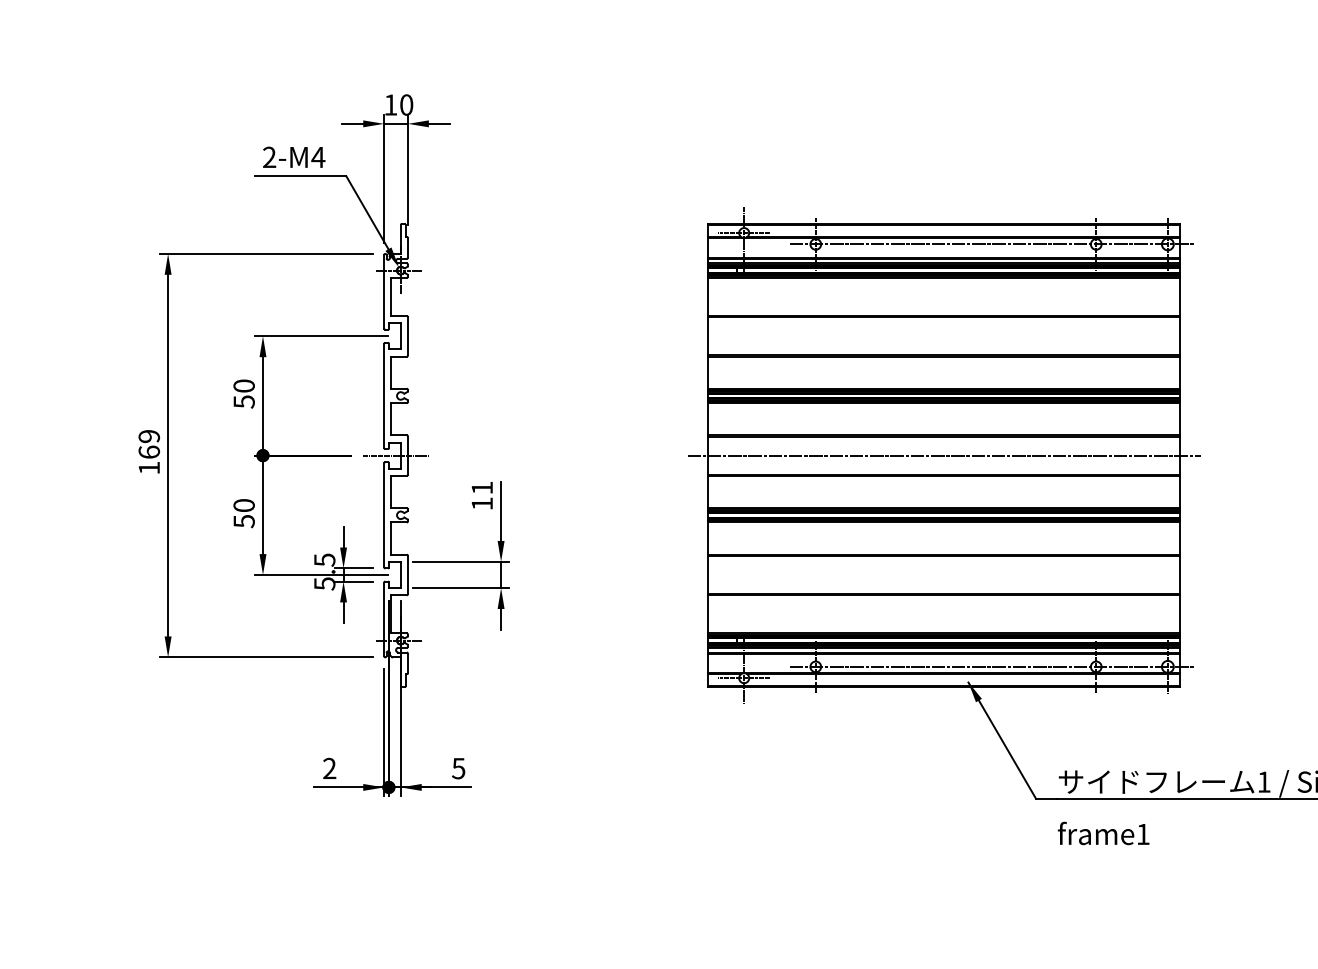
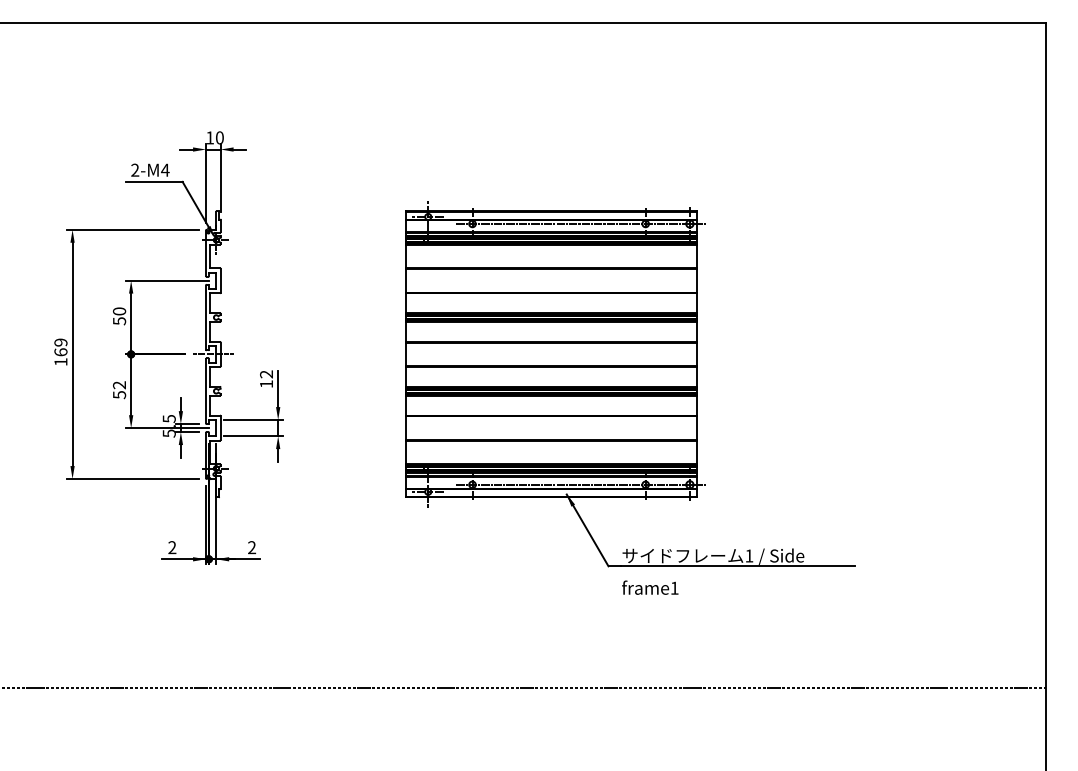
line: (943, 455) -> (551, 354), removed
text: (482, 488) -> (266, 374), 11 -> 12
text: (244, 505) -> (119, 385), 50 -> 52
text: (459, 768) -> (252, 547), 5 -> 2

